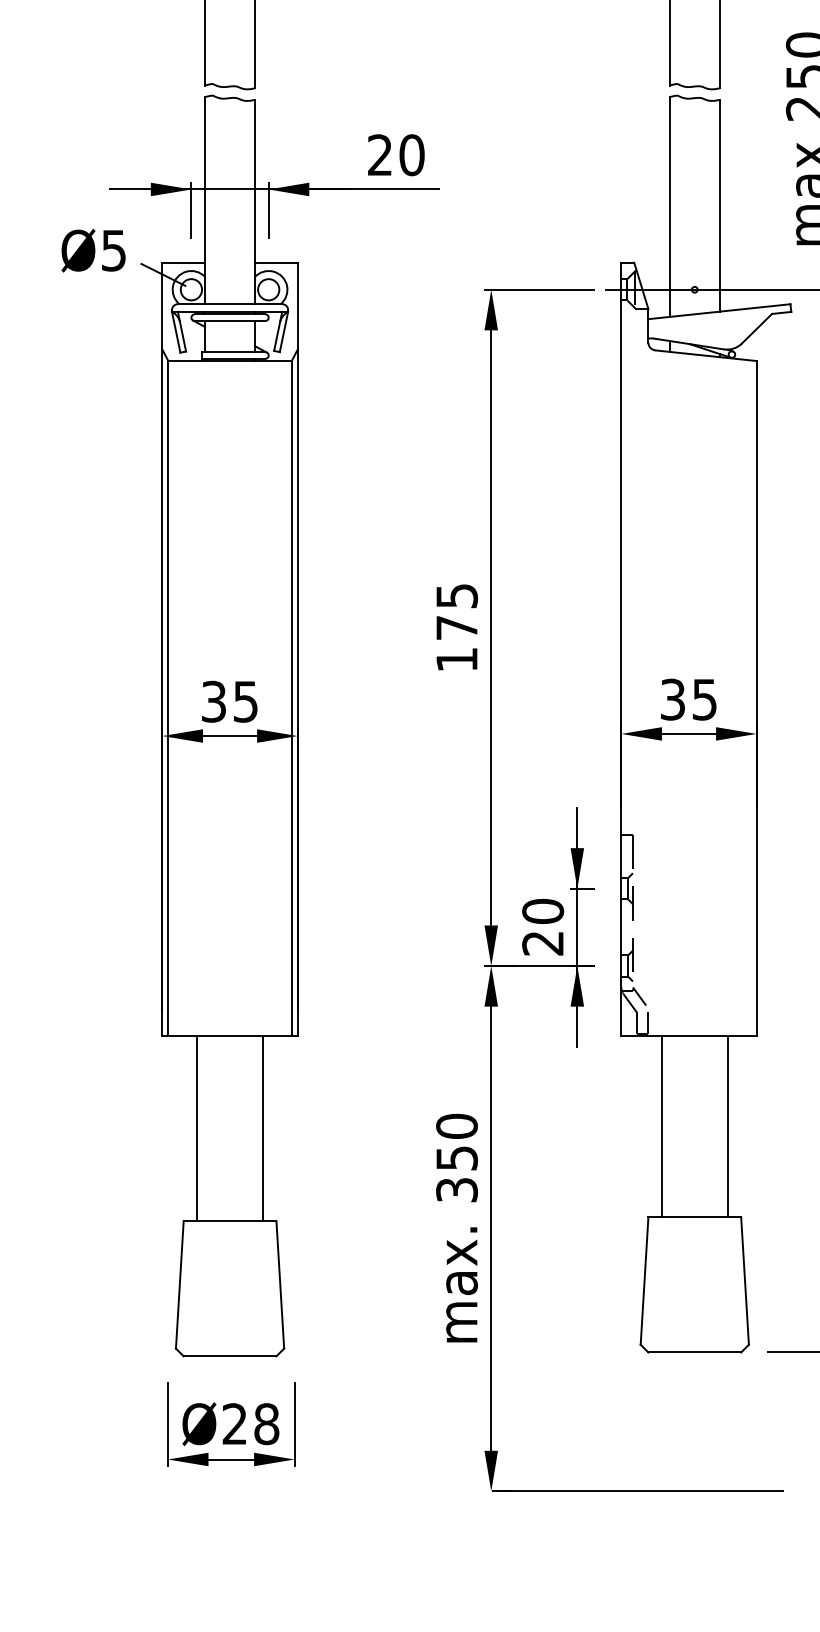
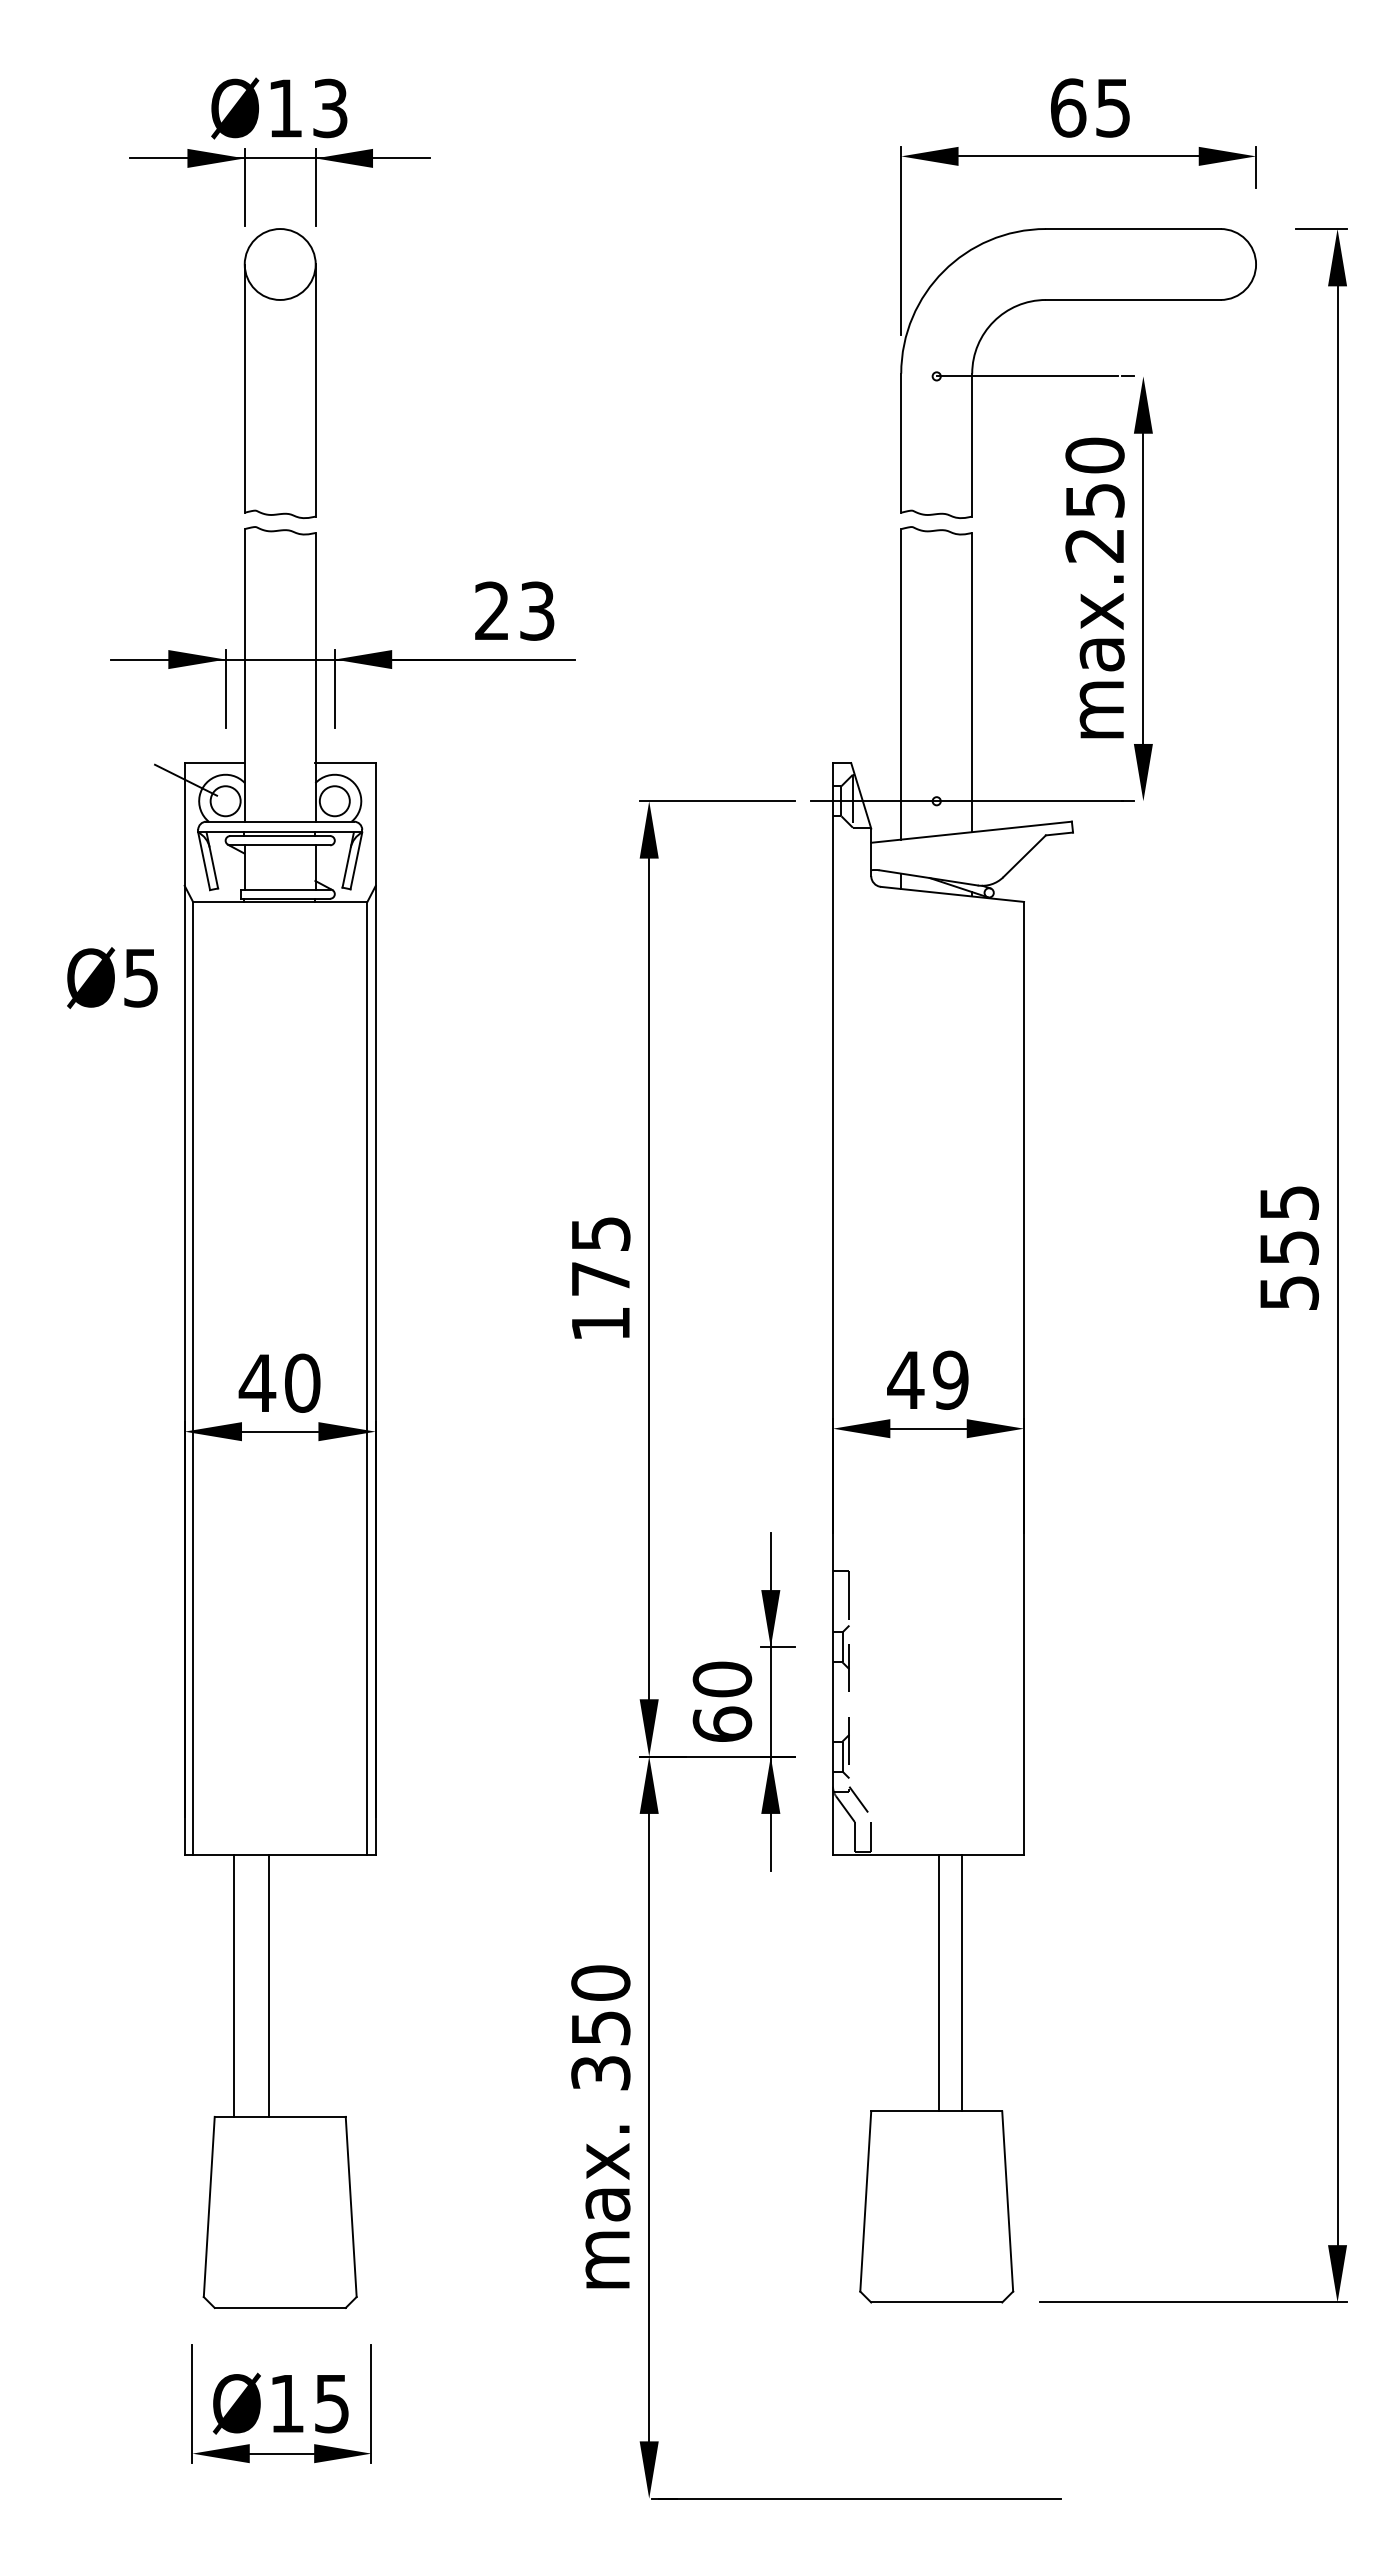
text: (412, 154) -> (537, 610), 20 -> 23
text: (93, 250) -> (112, 977), moved
text: (688, 699) -> (927, 1379), 35 -> 49
text: (229, 701) -> (279, 1382), 35 -> 40
text: (543, 942) -> (722, 1723), 20 -> 60
line: (662, 1125) -> (962, 1982), moved
line: (727, 1125) -> (939, 1982), moved
line: (262, 1128) -> (268, 1985), moved
text: (250, 1424) -> (309, 2403), Ø28 -> Ø15

